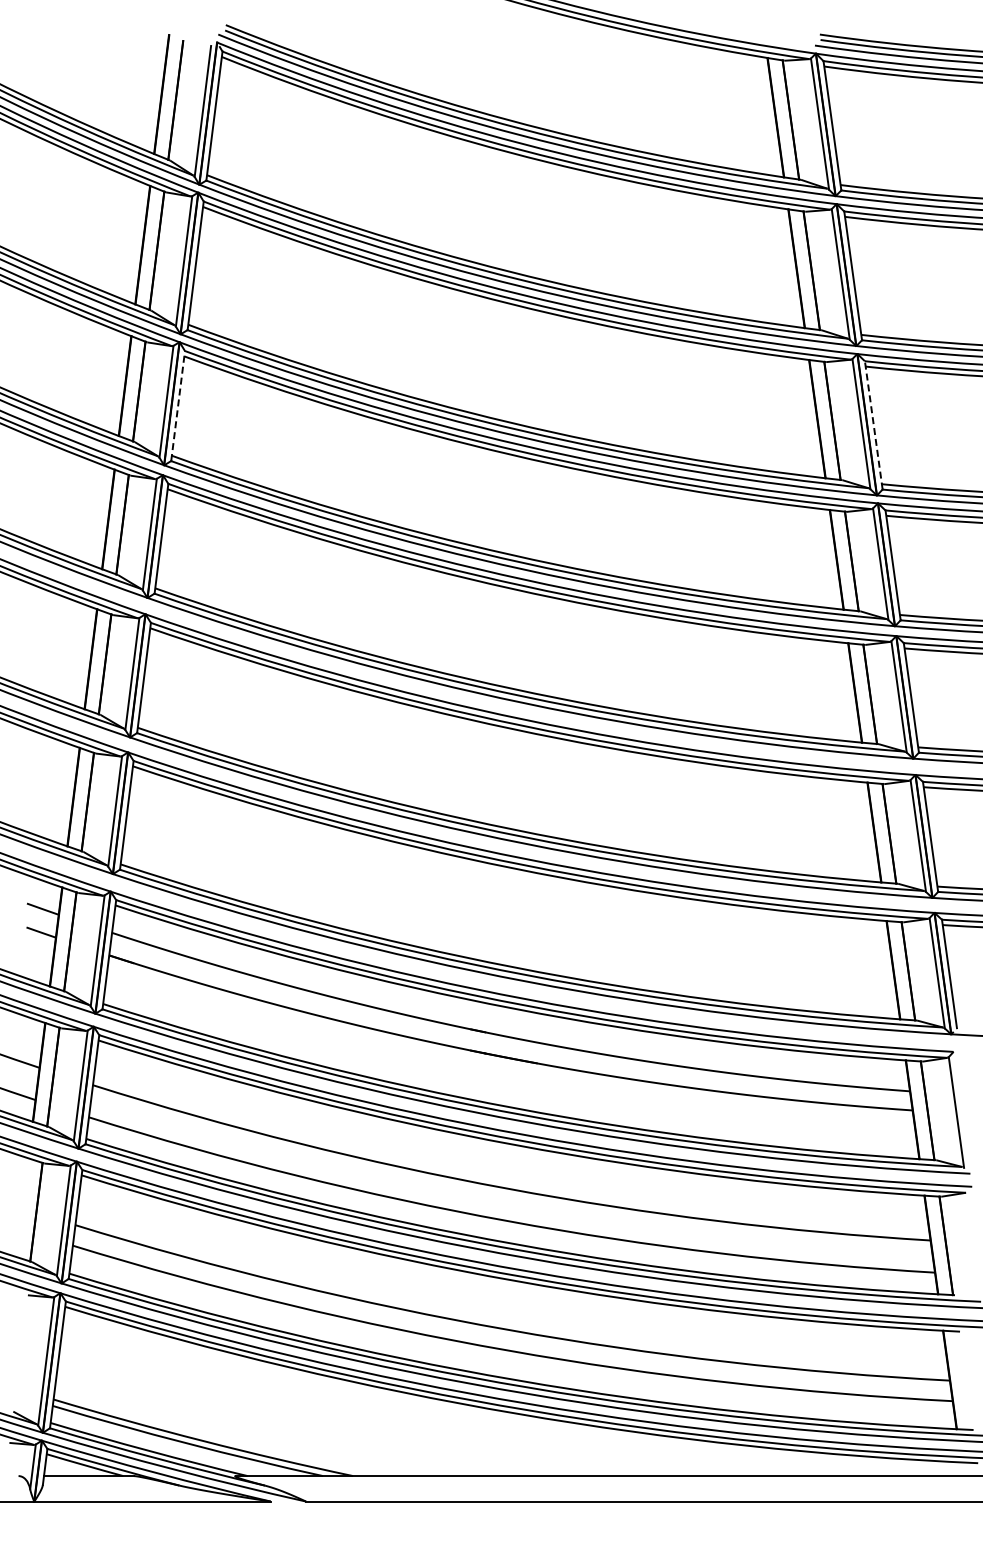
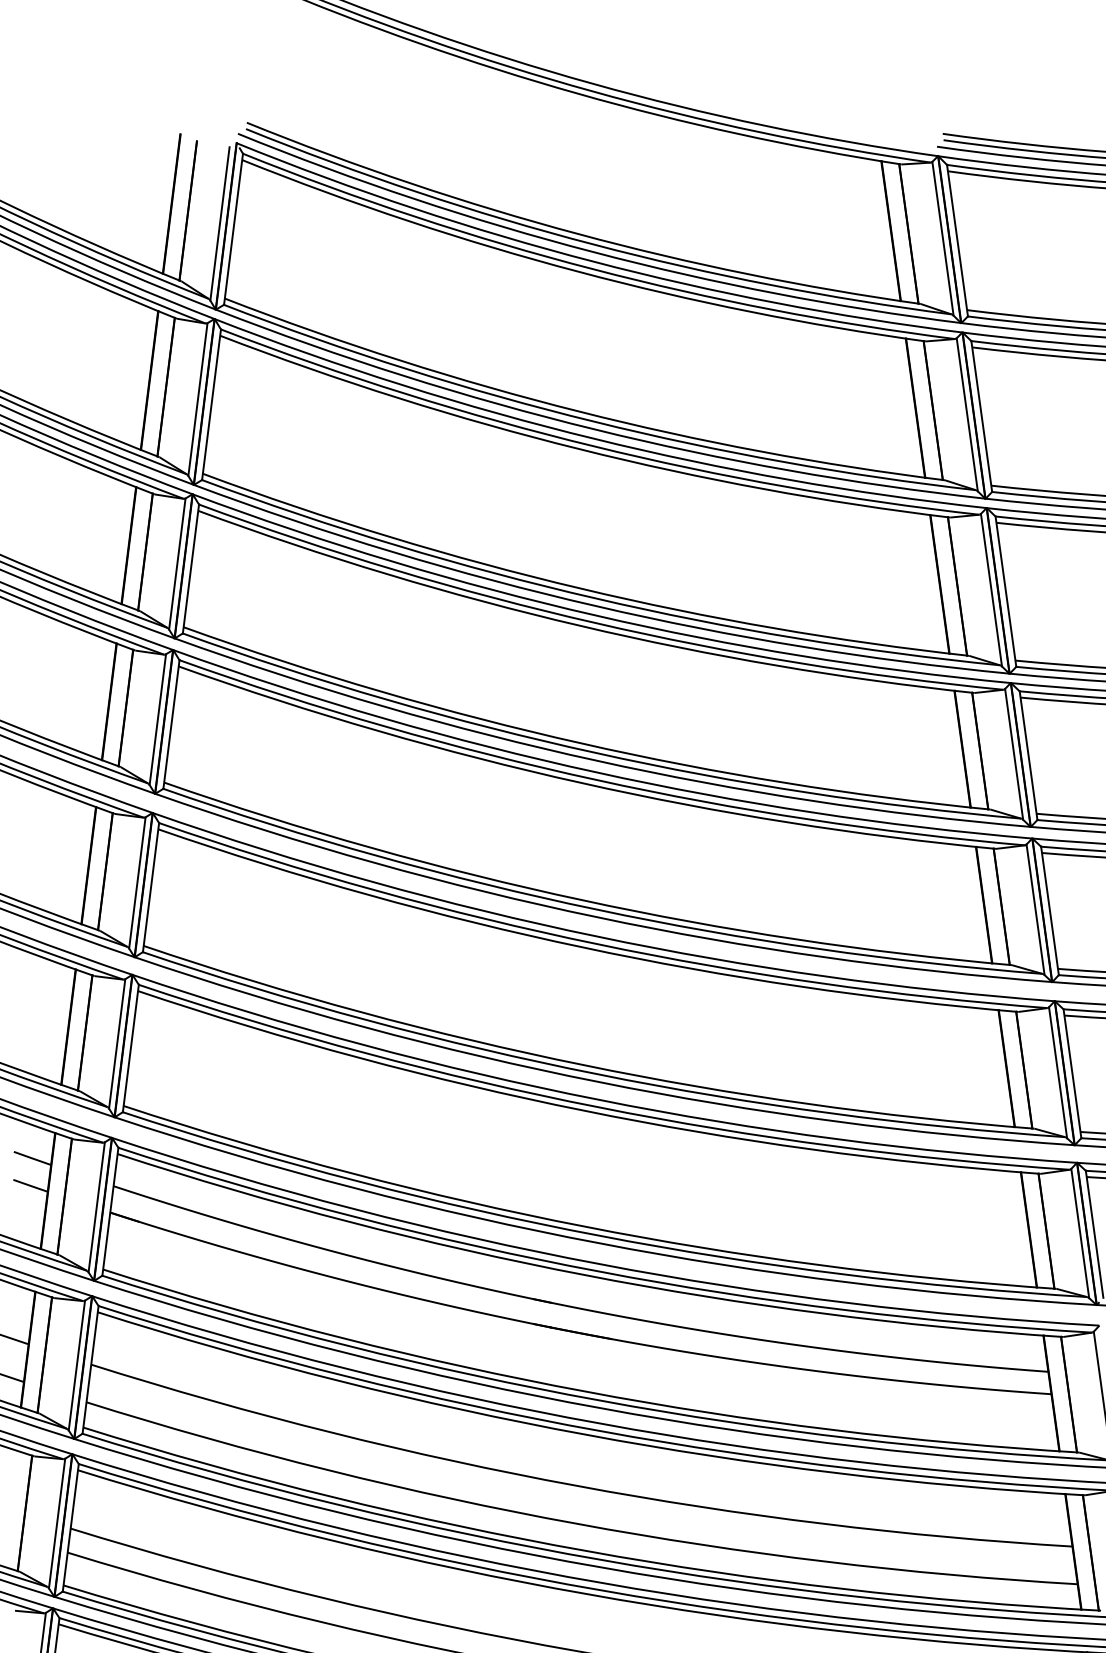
line: (178, 405) -> (191, 568), dashed -> solid
line: (873, 425) -> (1005, 591), dashed -> solid

